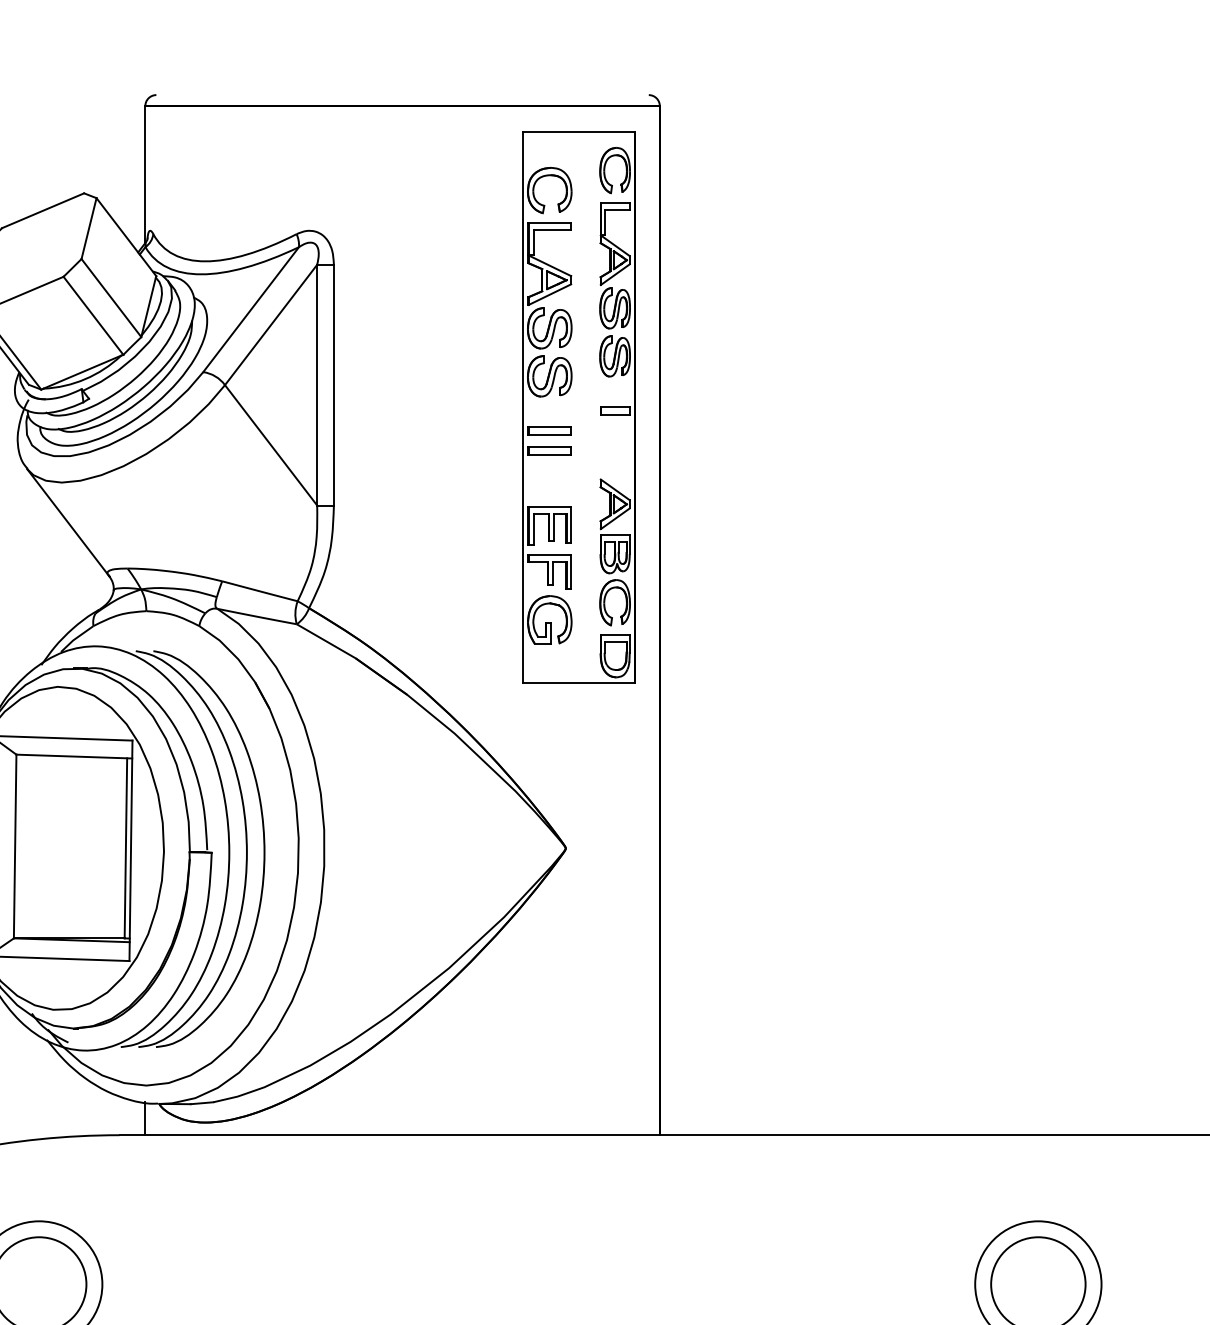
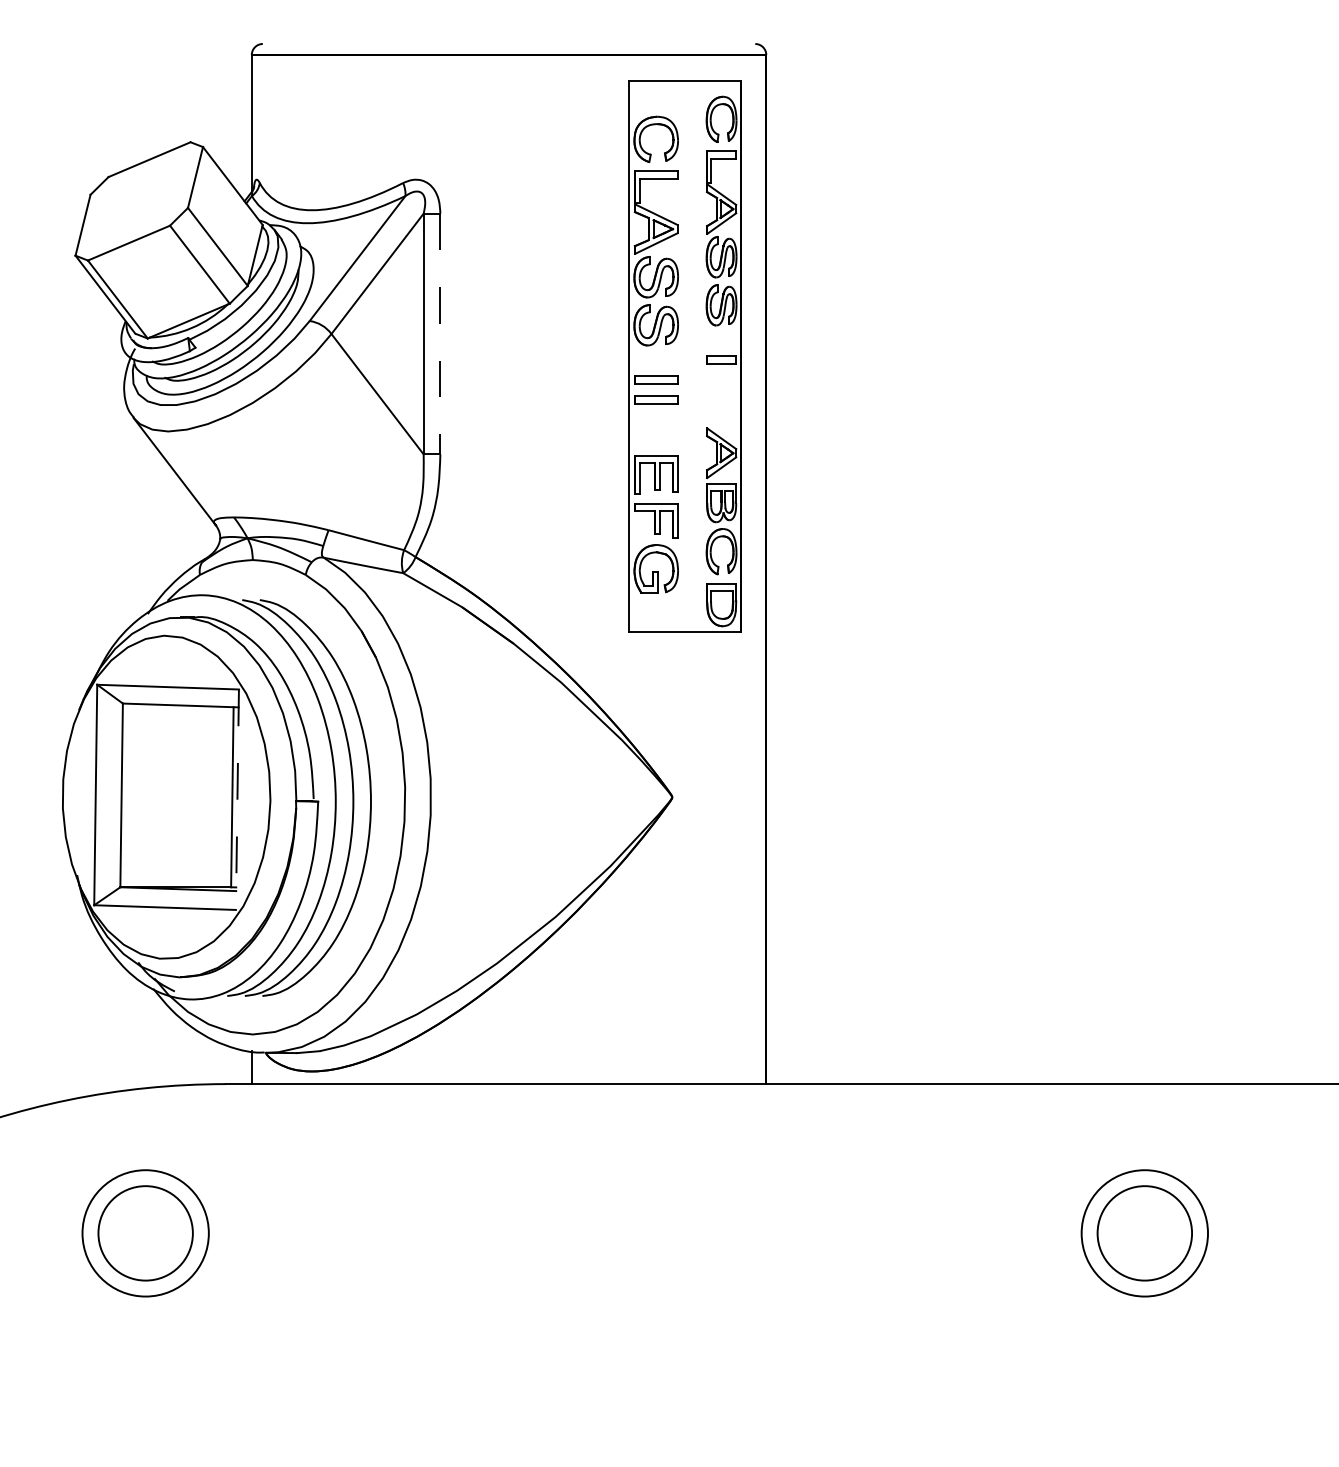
line: (334, 385) -> (440, 334), solid -> dashed
line: (131, 851) -> (237, 800), solid -> dashed

